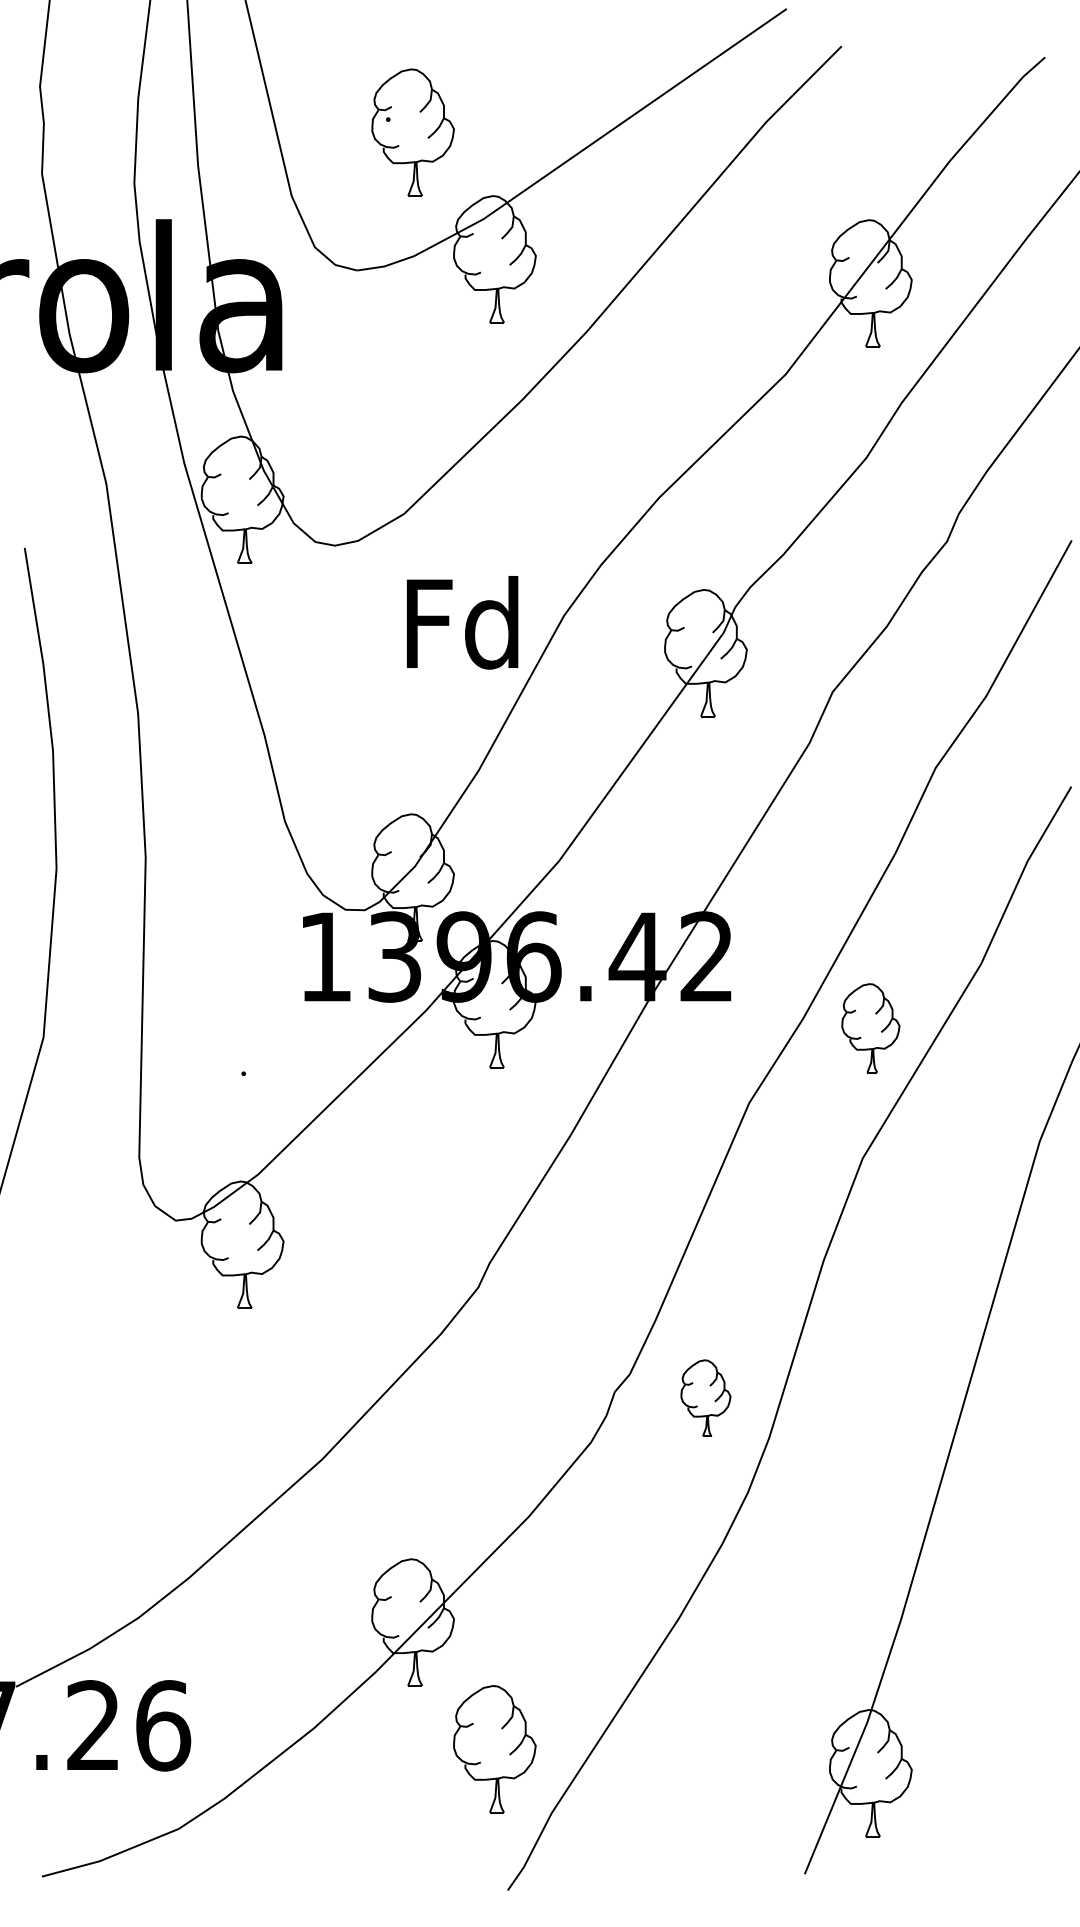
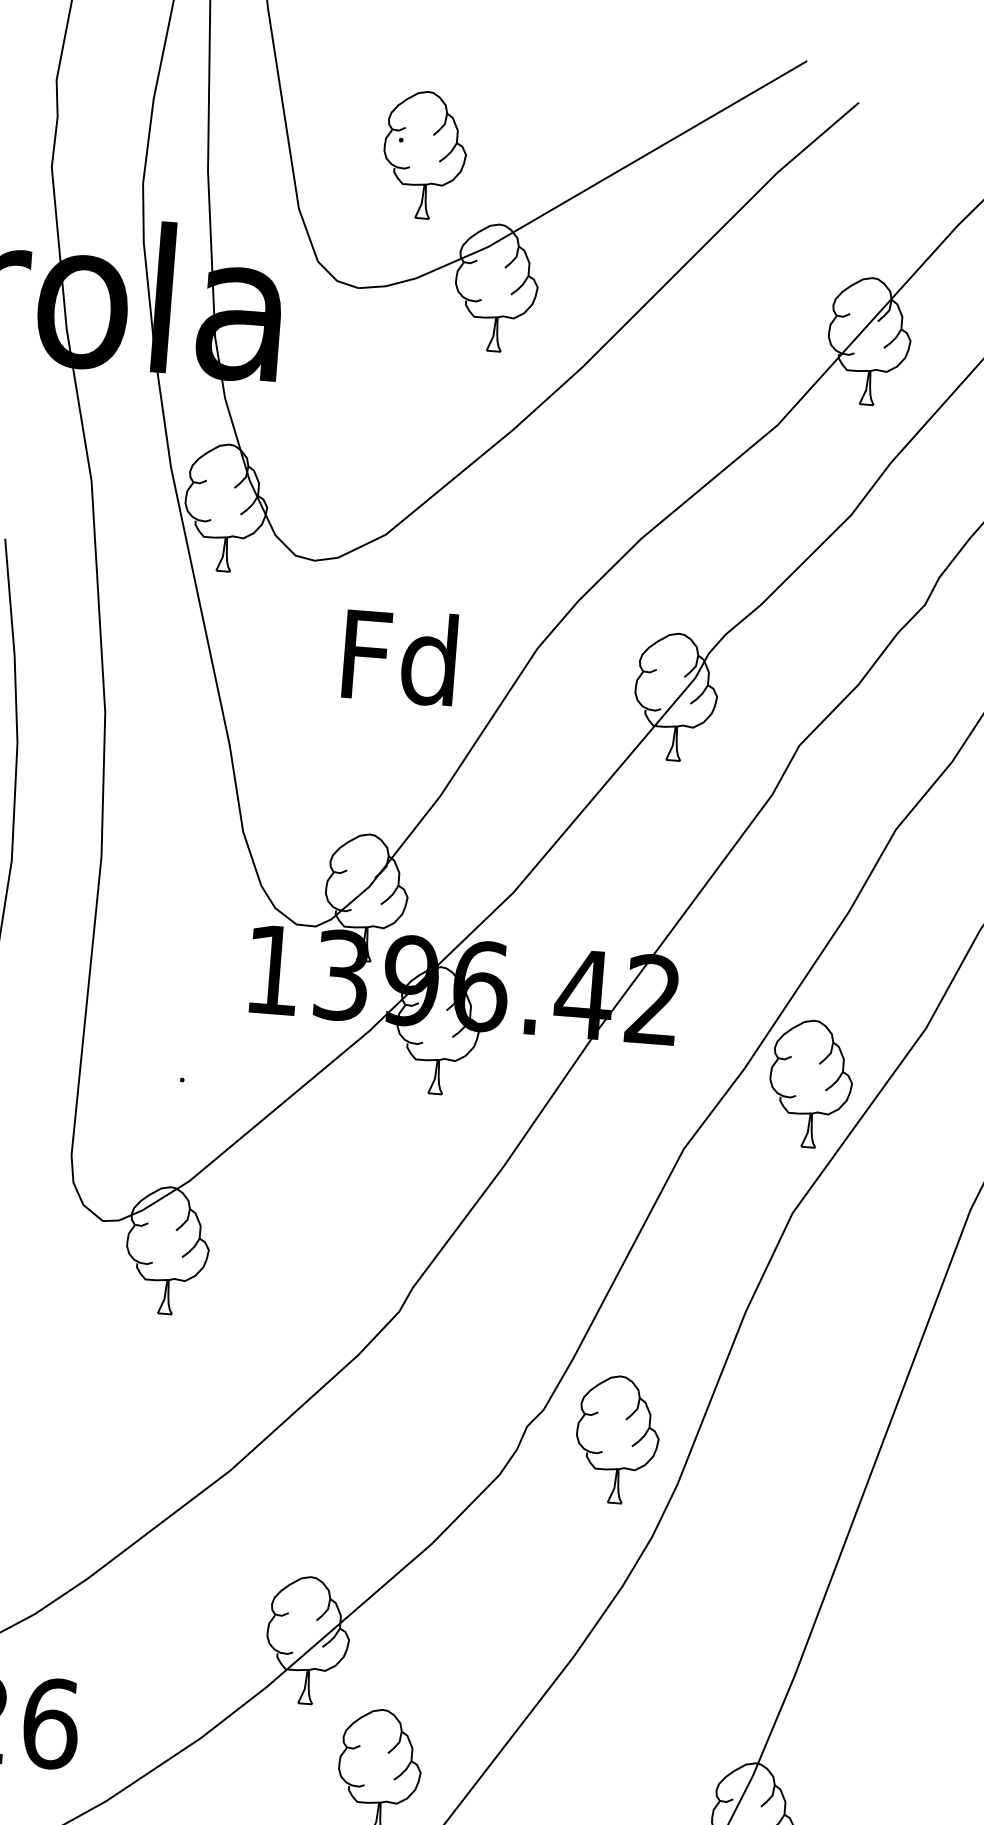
text: (462, 622) -> (399, 656), moved
part: (870, 1028) -> (810, 1084), size x1.43
part: (705, 1398) -> (617, 1439), size x1.67

